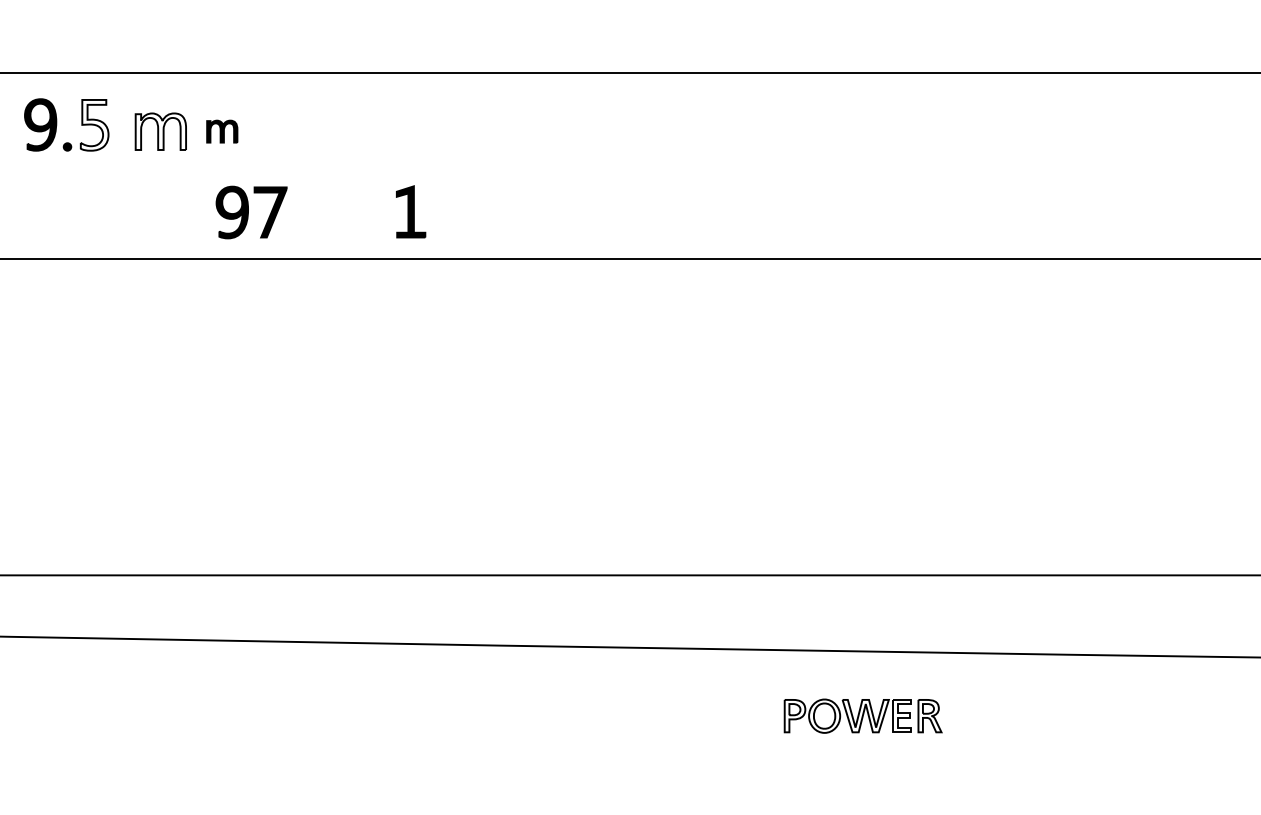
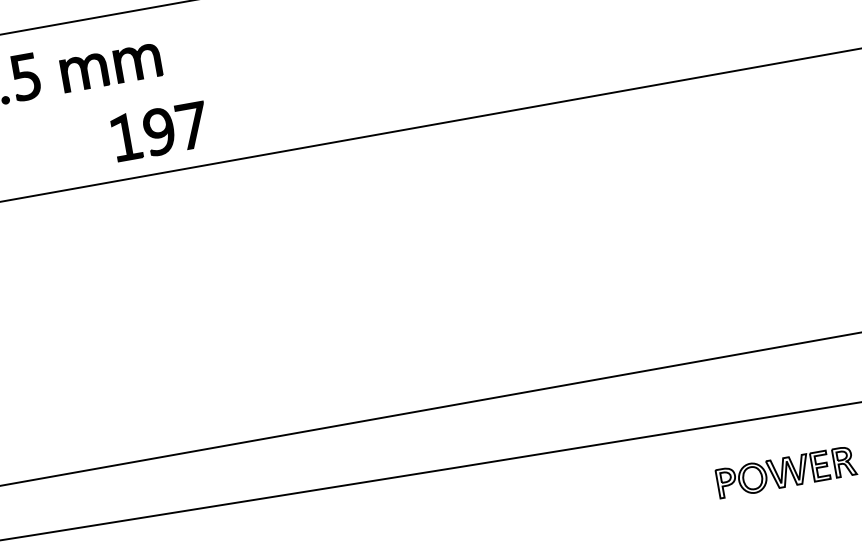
fill: (94, 124) -> (25, 76), added
fill: (160, 131) -> (84, 72), added
part: (222, 131) -> (138, 62), size x1.67
part: (411, 211) -> (127, 136), moved

